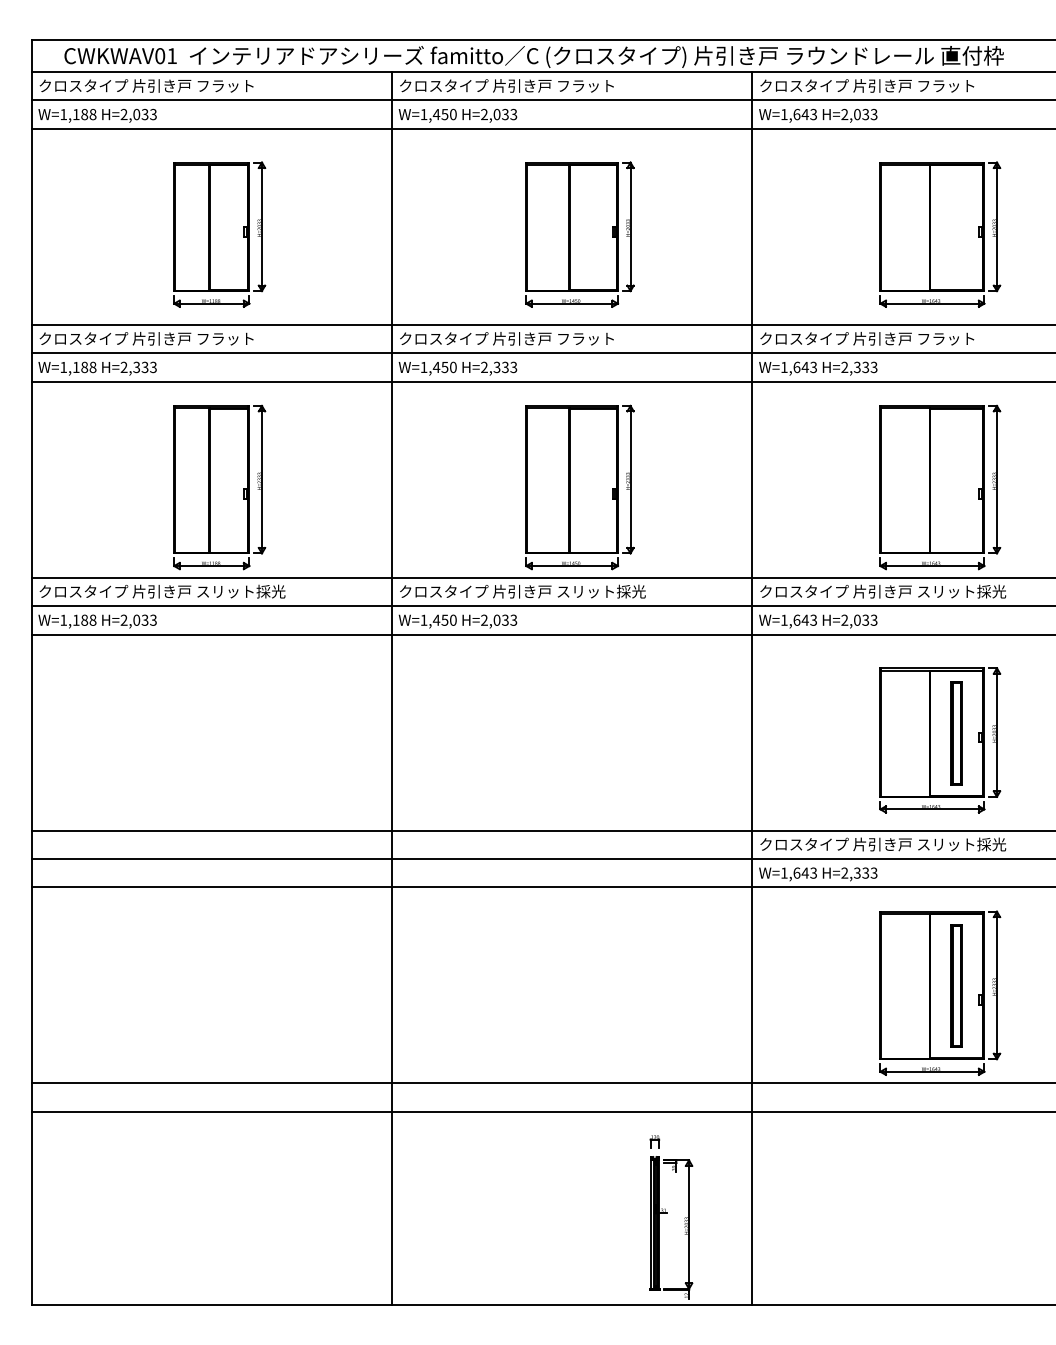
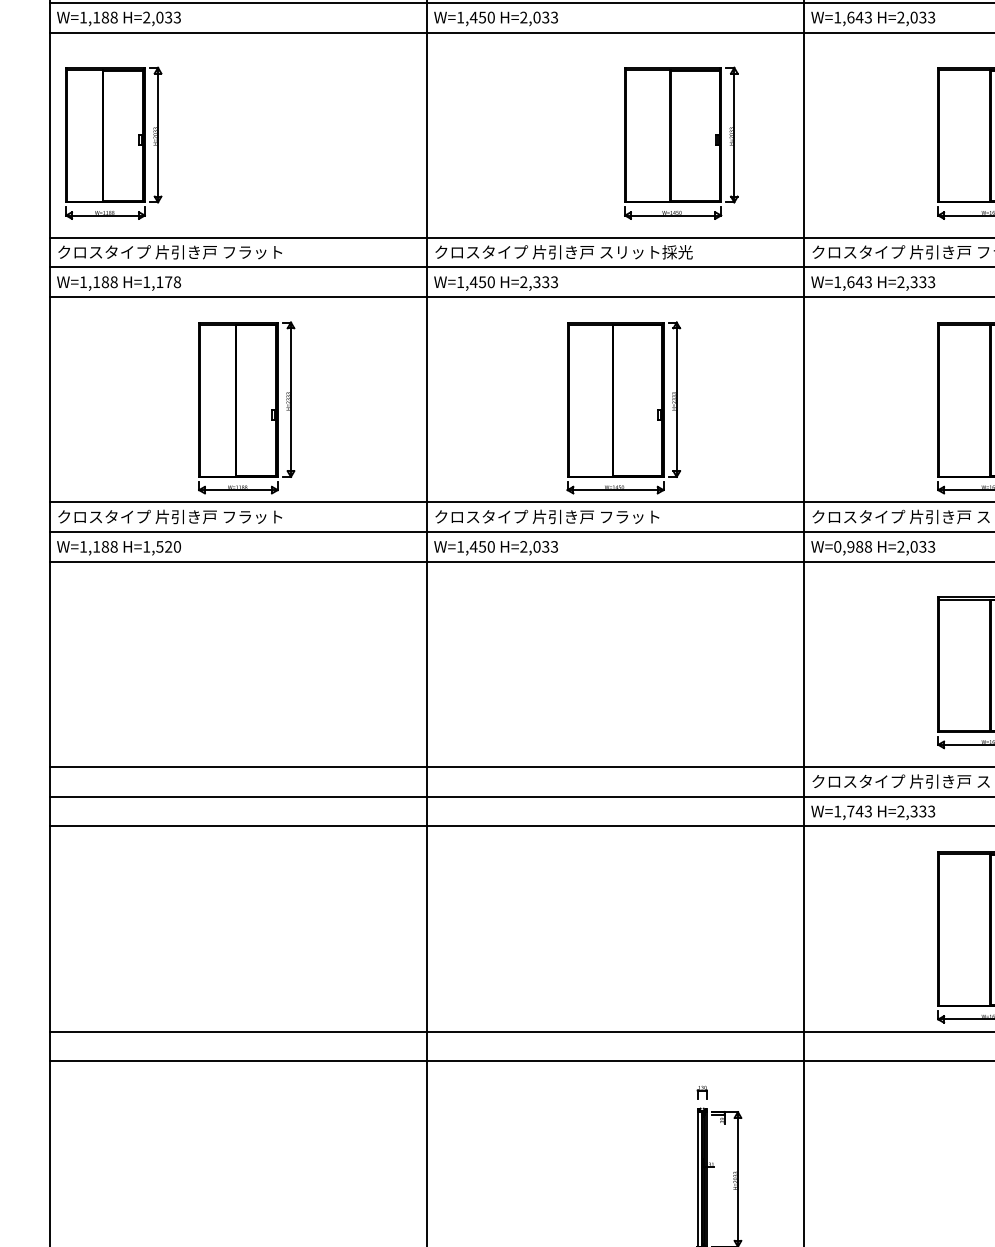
part: (219, 234) -> (113, 143), moved
part: (579, 234) -> (680, 143), moved
text: (601, 338) -> (646, 251), クロスタイプ 片引き戸 フラット -> クロスタイプ 片引き戸 スリット採光
text: (138, 367) -> (161, 282), H=2,333 -> H=1,178
text: (241, 591) -> (269, 516), クロスタイプ 片引き戸 スリット採光 -> クロスタイプ 片引き戸 フラット
text: (601, 591) -> (646, 516), クロスタイプ 片引き戸 スリット採光 -> クロスタイプ 片引き戸 フラット
text: (138, 619) -> (161, 546), H=2,033 -> H=1,520
text: (799, 619) -> (853, 546), W=1,643 -> W=0,988
text: (796, 872) -> (850, 810), W=1,643 -> W=1,743

